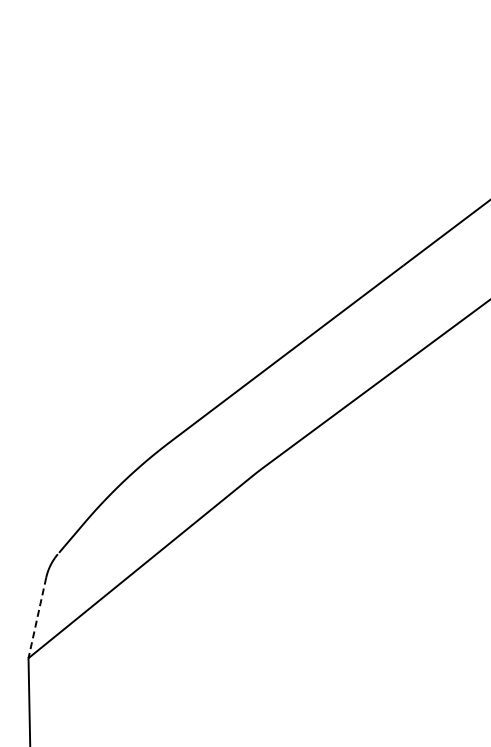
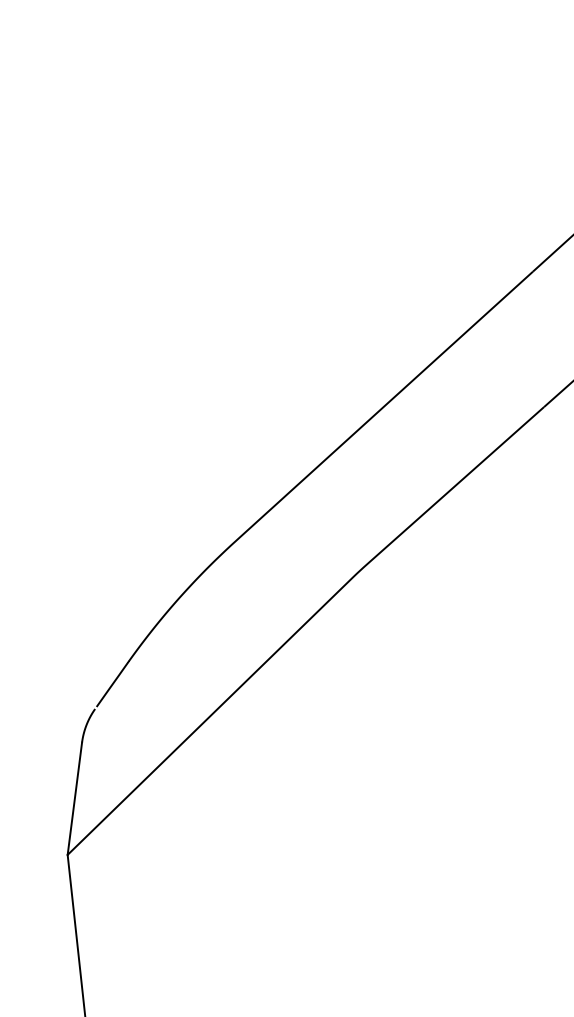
line: (37, 618) -> (75, 799), dashed -> solid

